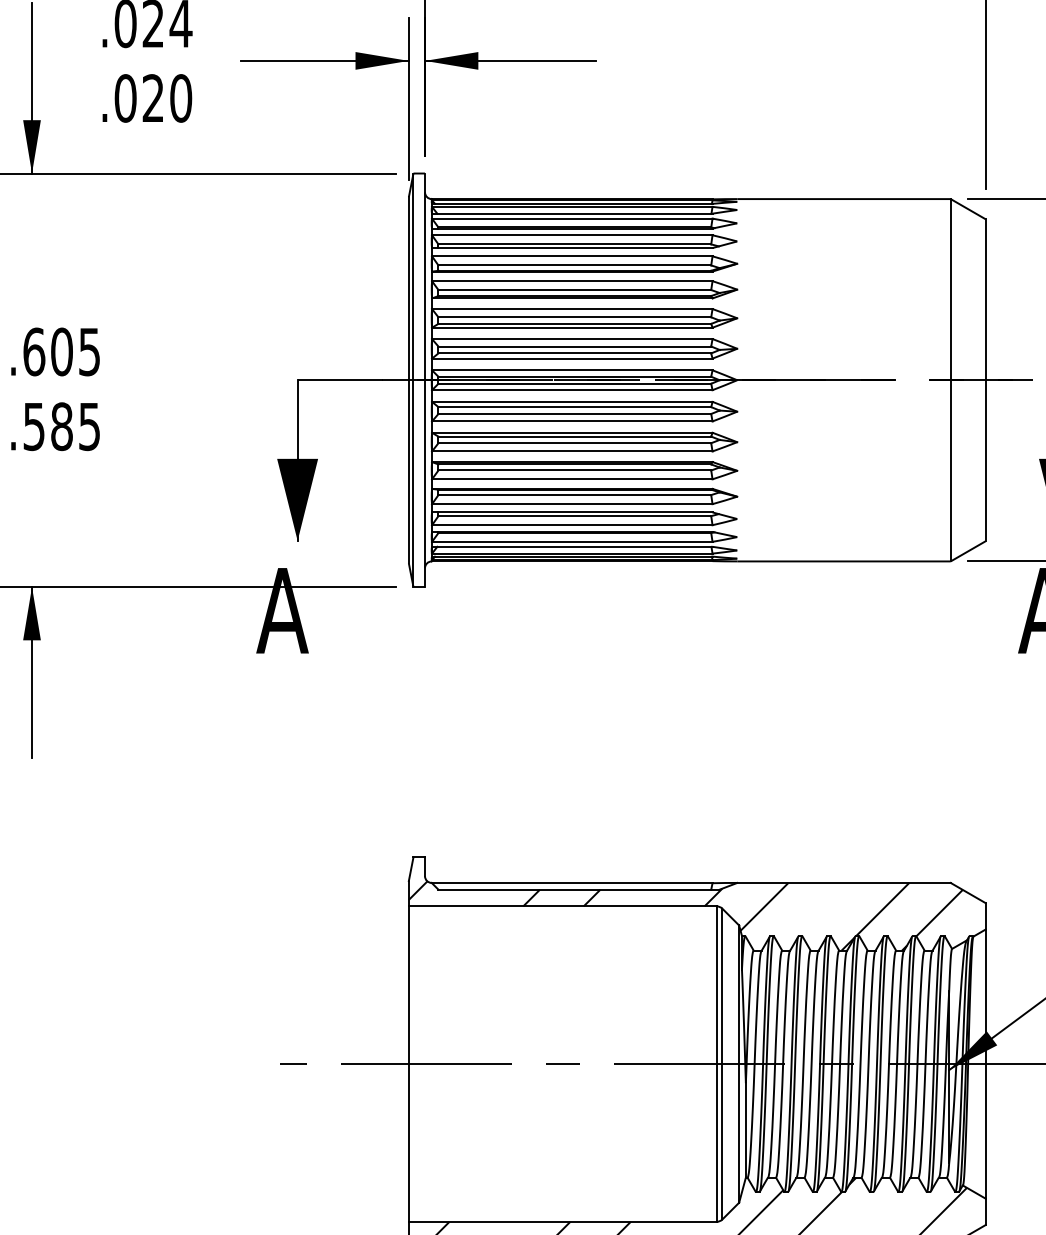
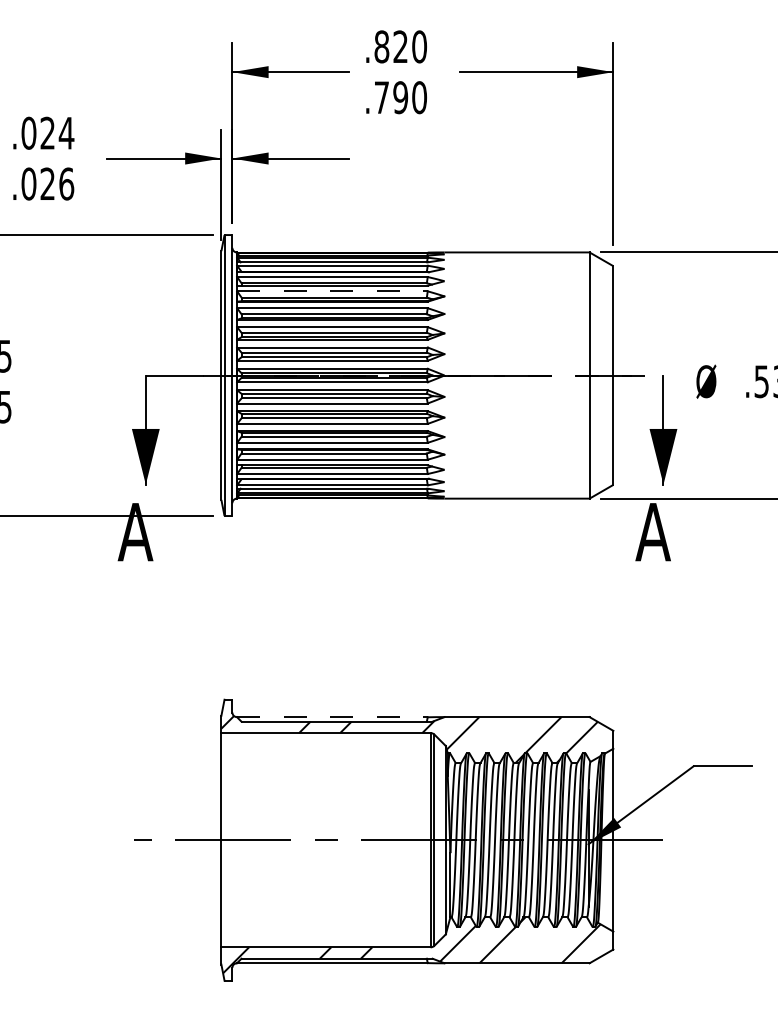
text: (180, 97) -> (66, 183), .020 -> .026
line: (572, 256) -> (332, 291), solid -> dashed
line: (572, 883) -> (332, 717), solid -> dashed

